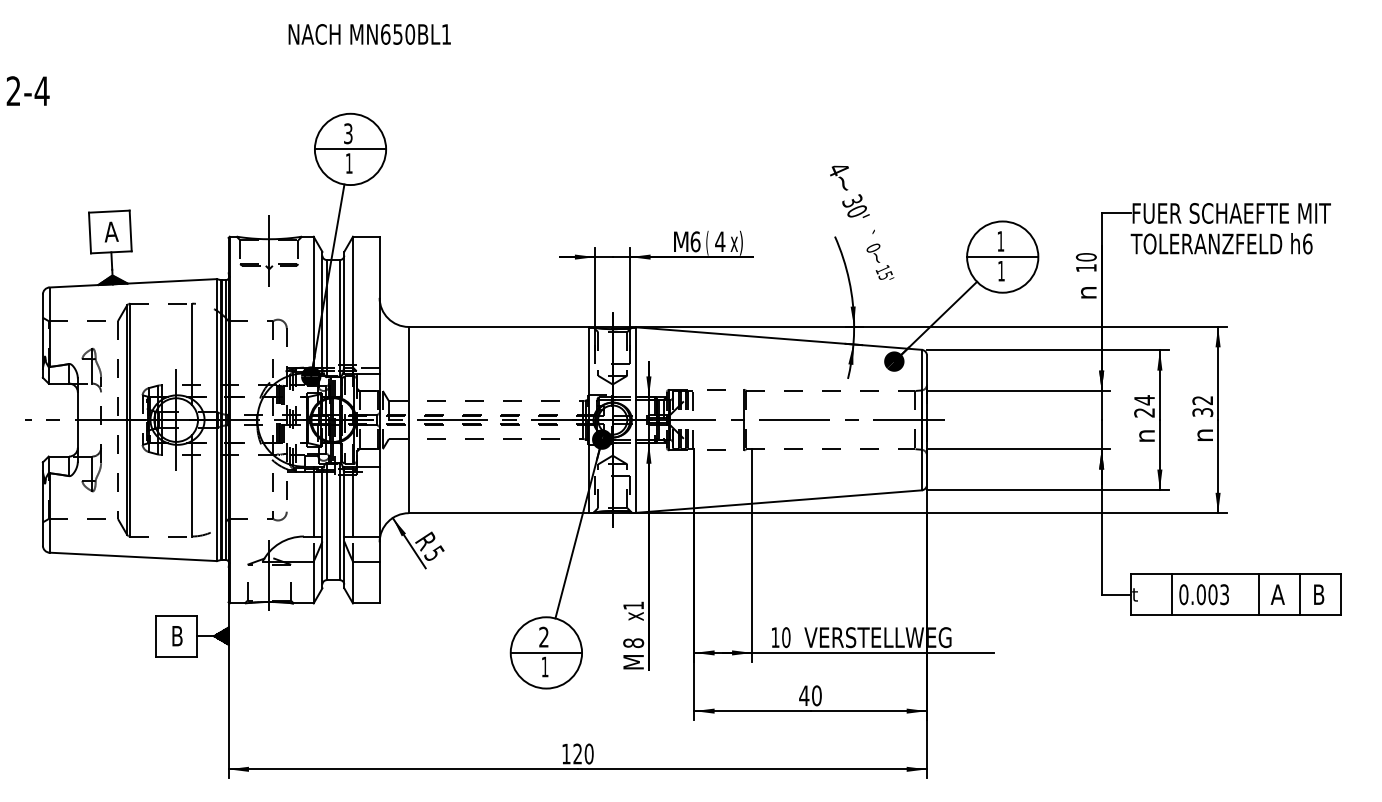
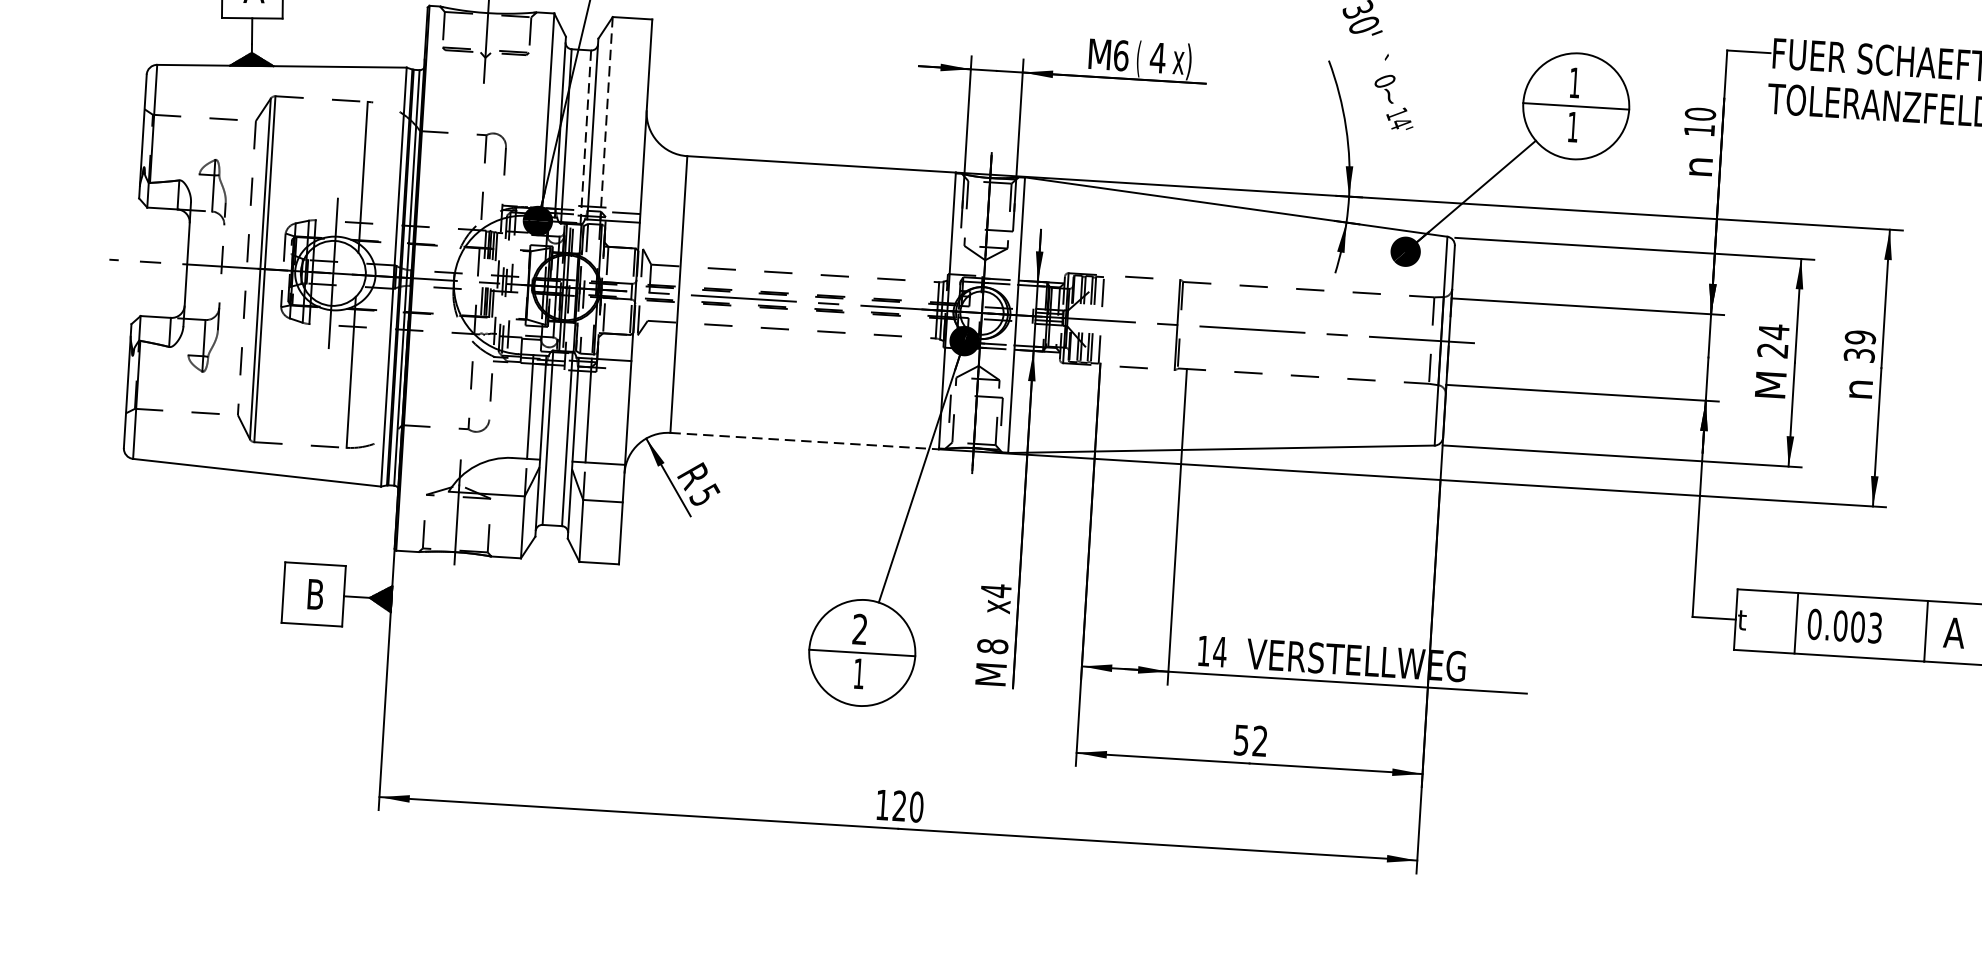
text: (885, 275) -> (1400, 123), 15' -> 14'
line: (353, 305) -> (607, 119), solid -> dashed
line: (339, 318) -> (585, 137), solid -> dashed
text: (1202, 400) -> (1860, 337), 32 -> 39
text: (1144, 435) -> (1770, 384), n -> M
line: (499, 513) -> (805, 441), solid -> dashed
text: (633, 605) -> (995, 590), x1 -> x4
text: (785, 637) -> (1218, 651), 10 -> 14
text: (810, 695) -> (1250, 740), 40 -> 52

